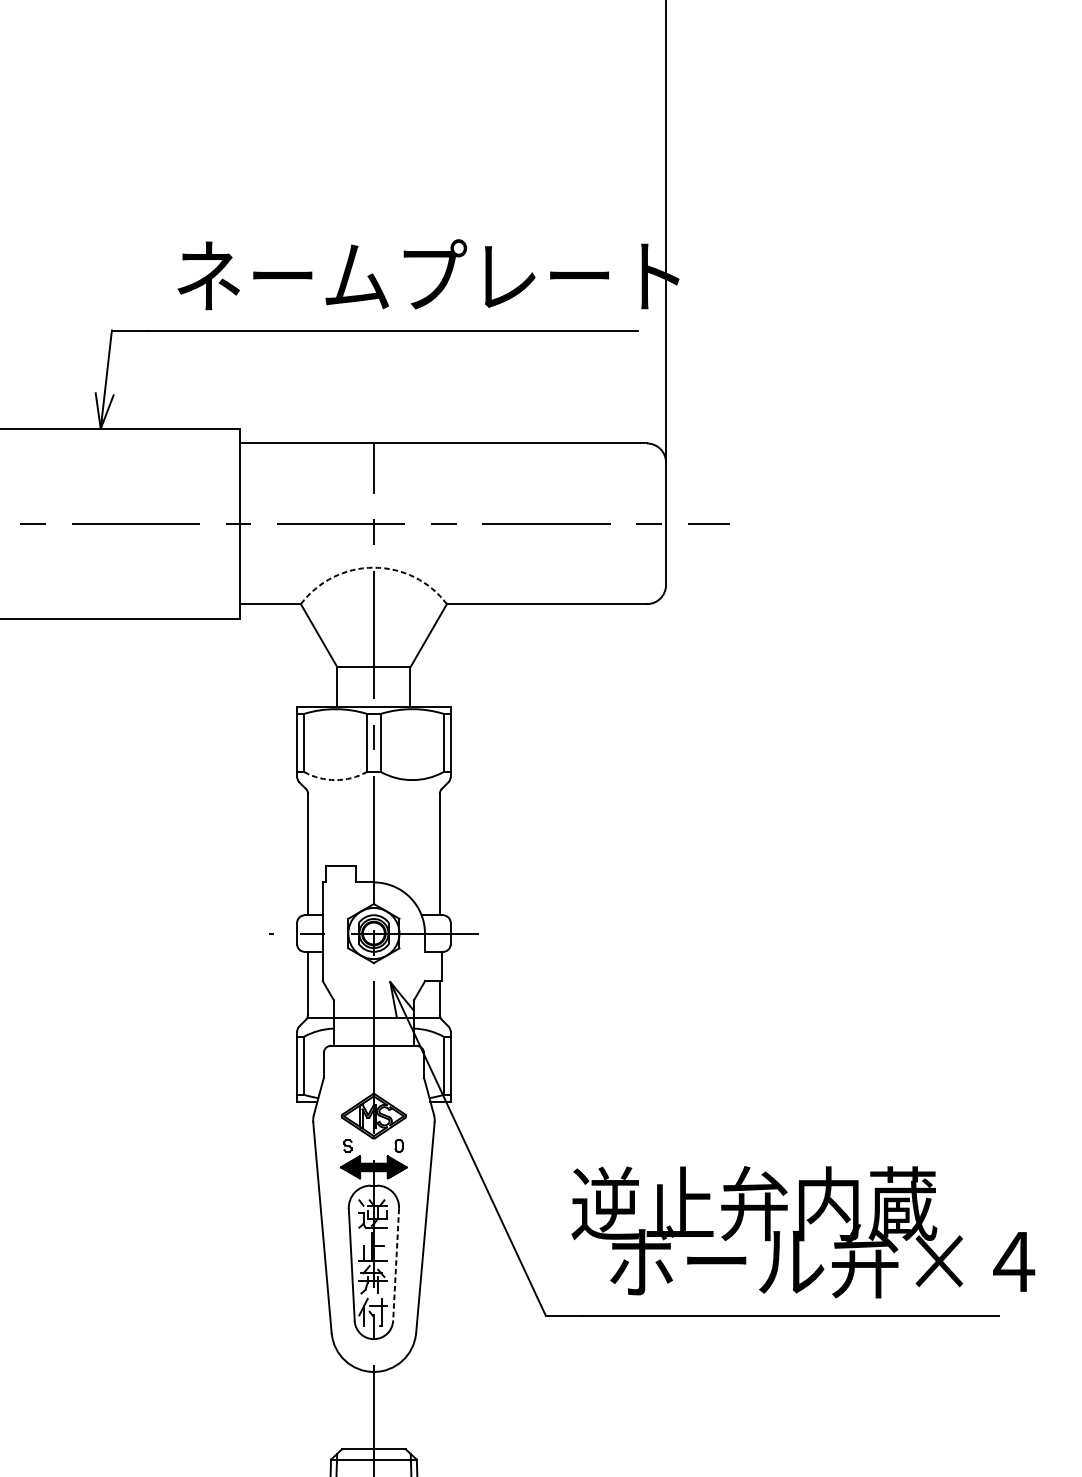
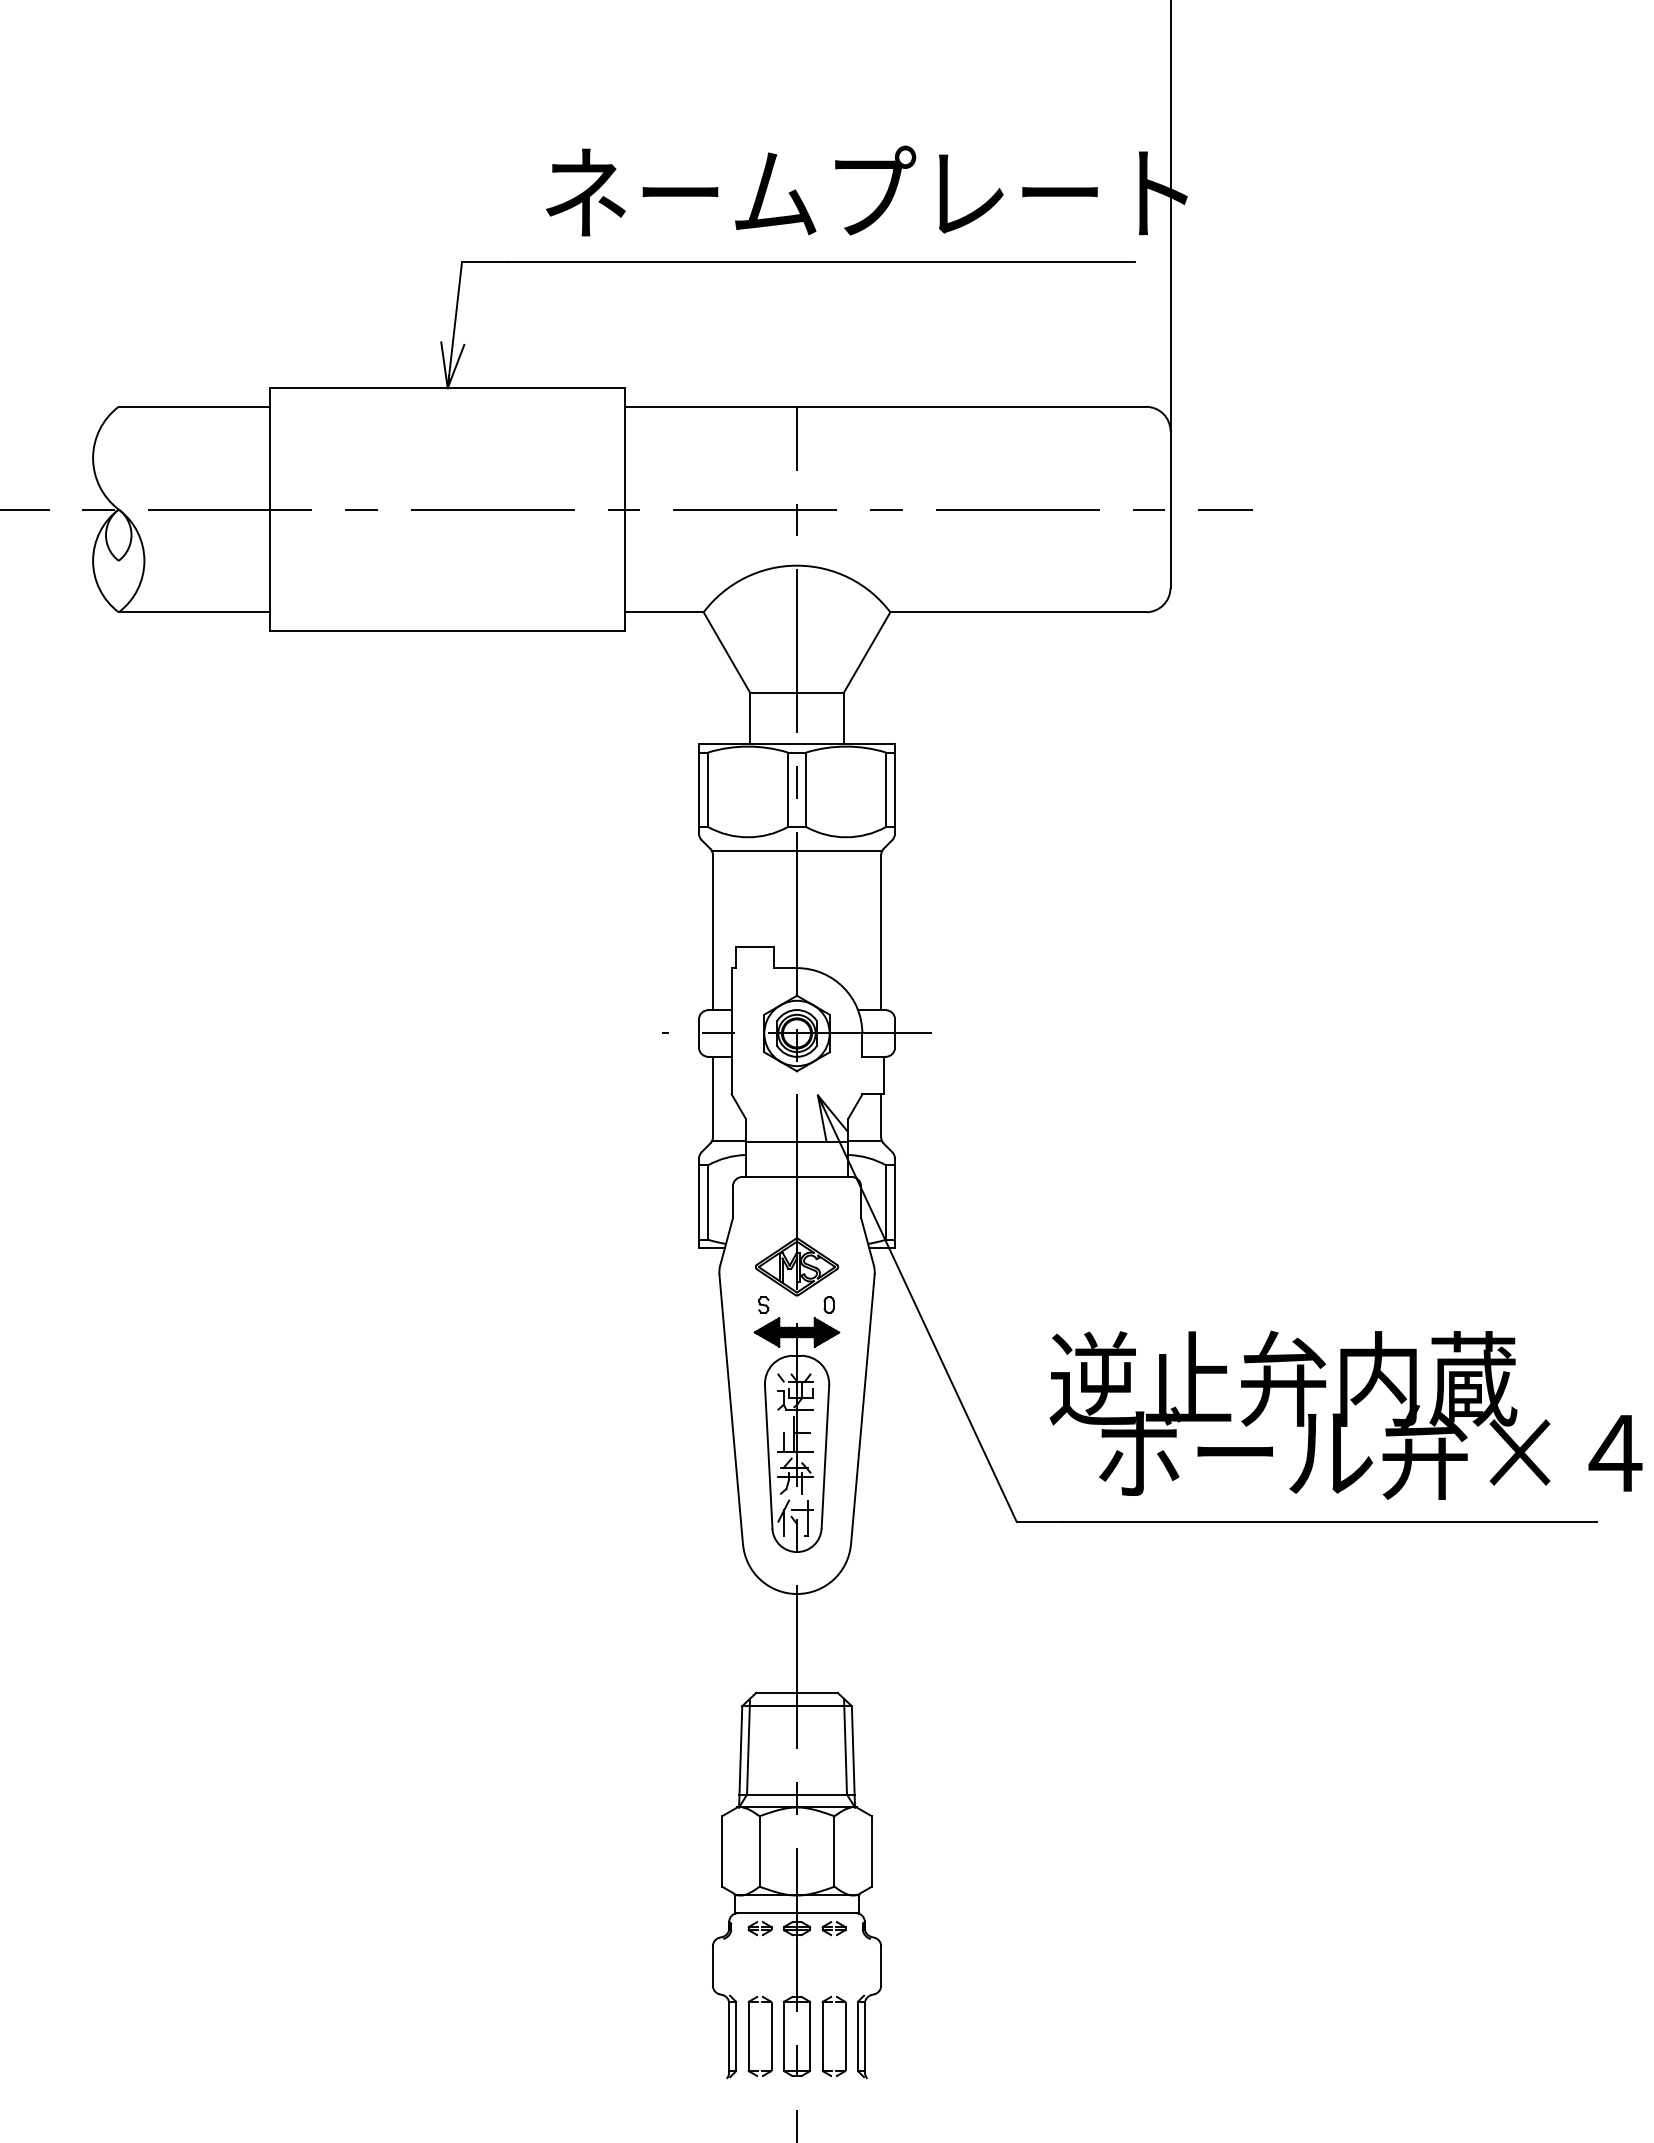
arc: (374, 567) -> (797, 565), dashed -> solid
arc: (335, 780) -> (748, 837), dashed -> solid
line: (374, 791) -> (797, 851), added
line: (396, 1265) -> (825, 1457), dashed -> solid

